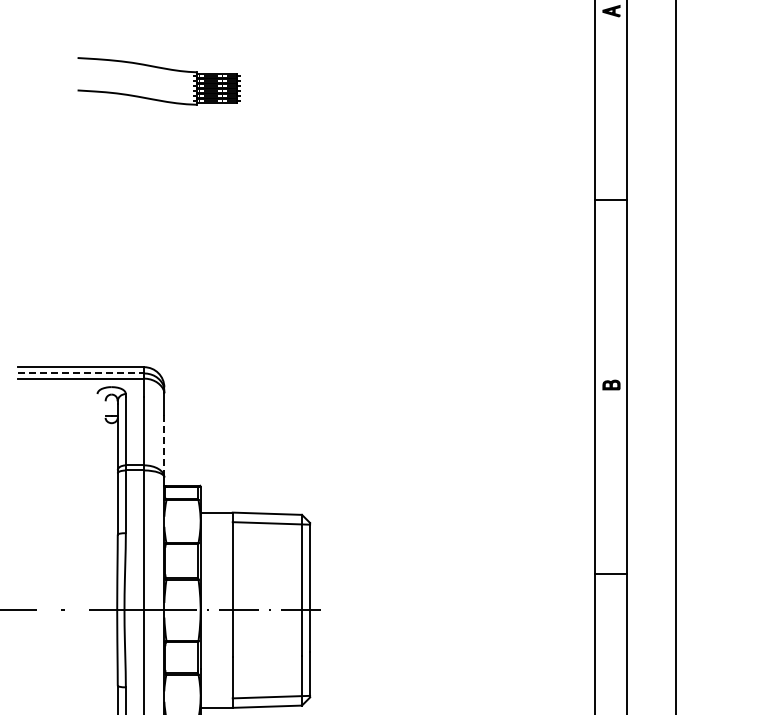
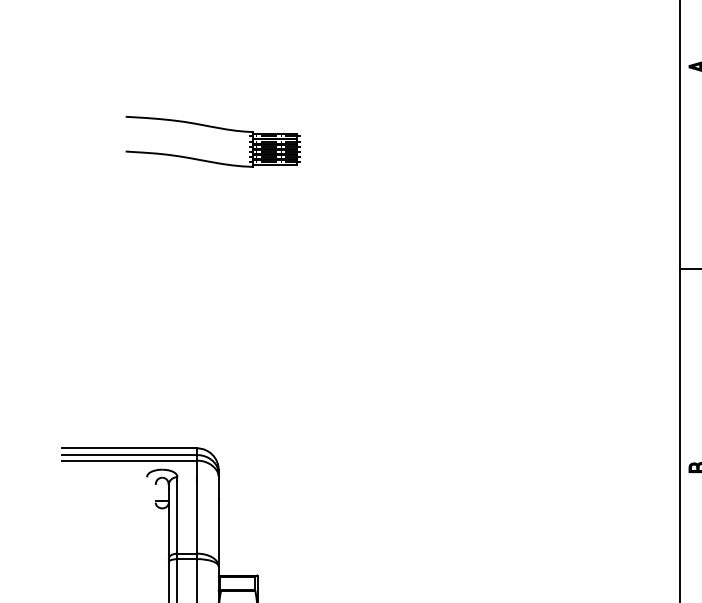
line: (81, 373) -> (129, 455), dashed -> solid
line: (164, 445) -> (218, 532), dashed -> solid

